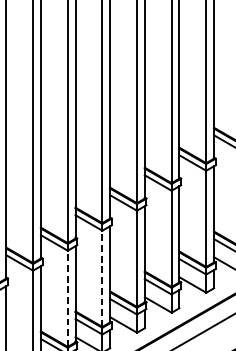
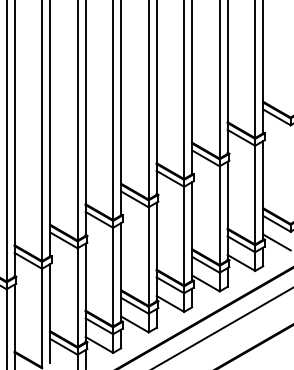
line: (102, 278) -> (113, 276), dashed -> solid
line: (67, 298) -> (77, 297), dashed -> solid

